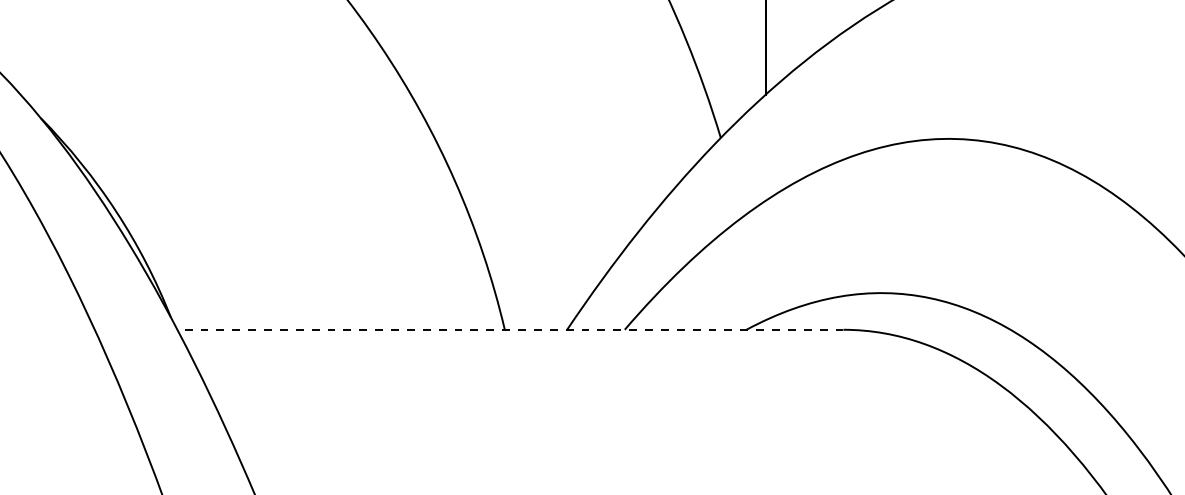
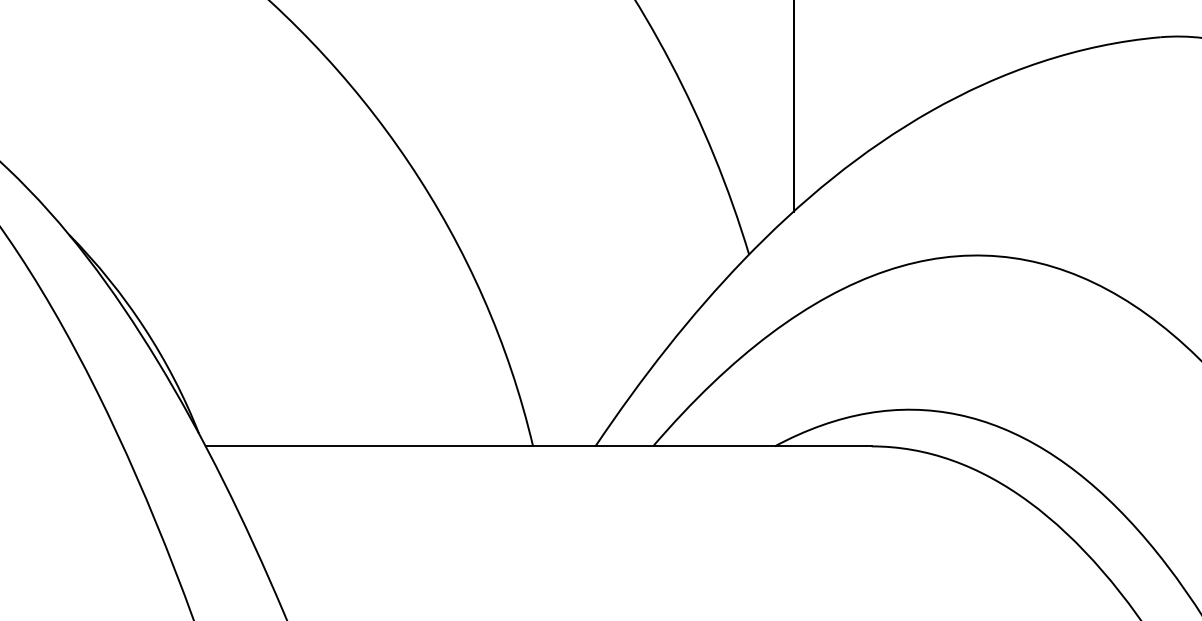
line: (510, 329) -> (538, 446), dashed -> solid

